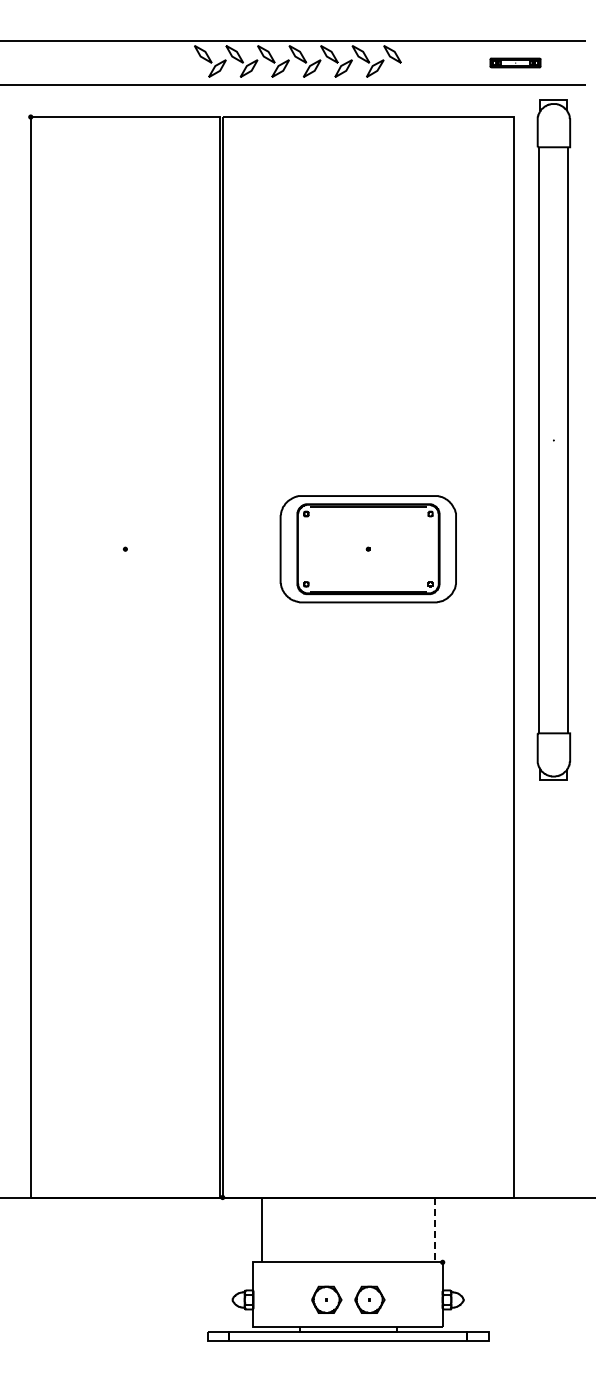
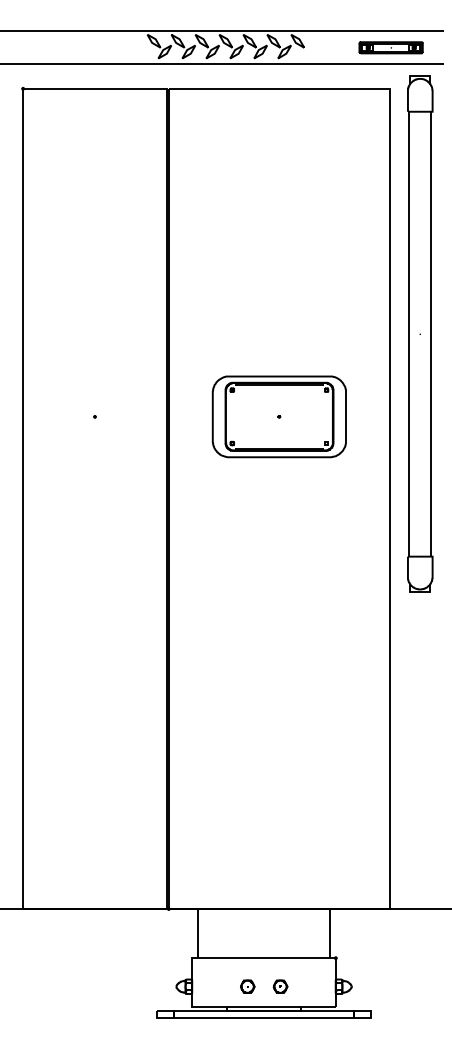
part: (515, 62) -> (391, 47), size x1.67
line: (434, 1230) -> (329, 934), dashed -> solid
part: (326, 1299) -> (247, 986), size x0.62
part: (369, 1299) -> (280, 986), size x0.62

